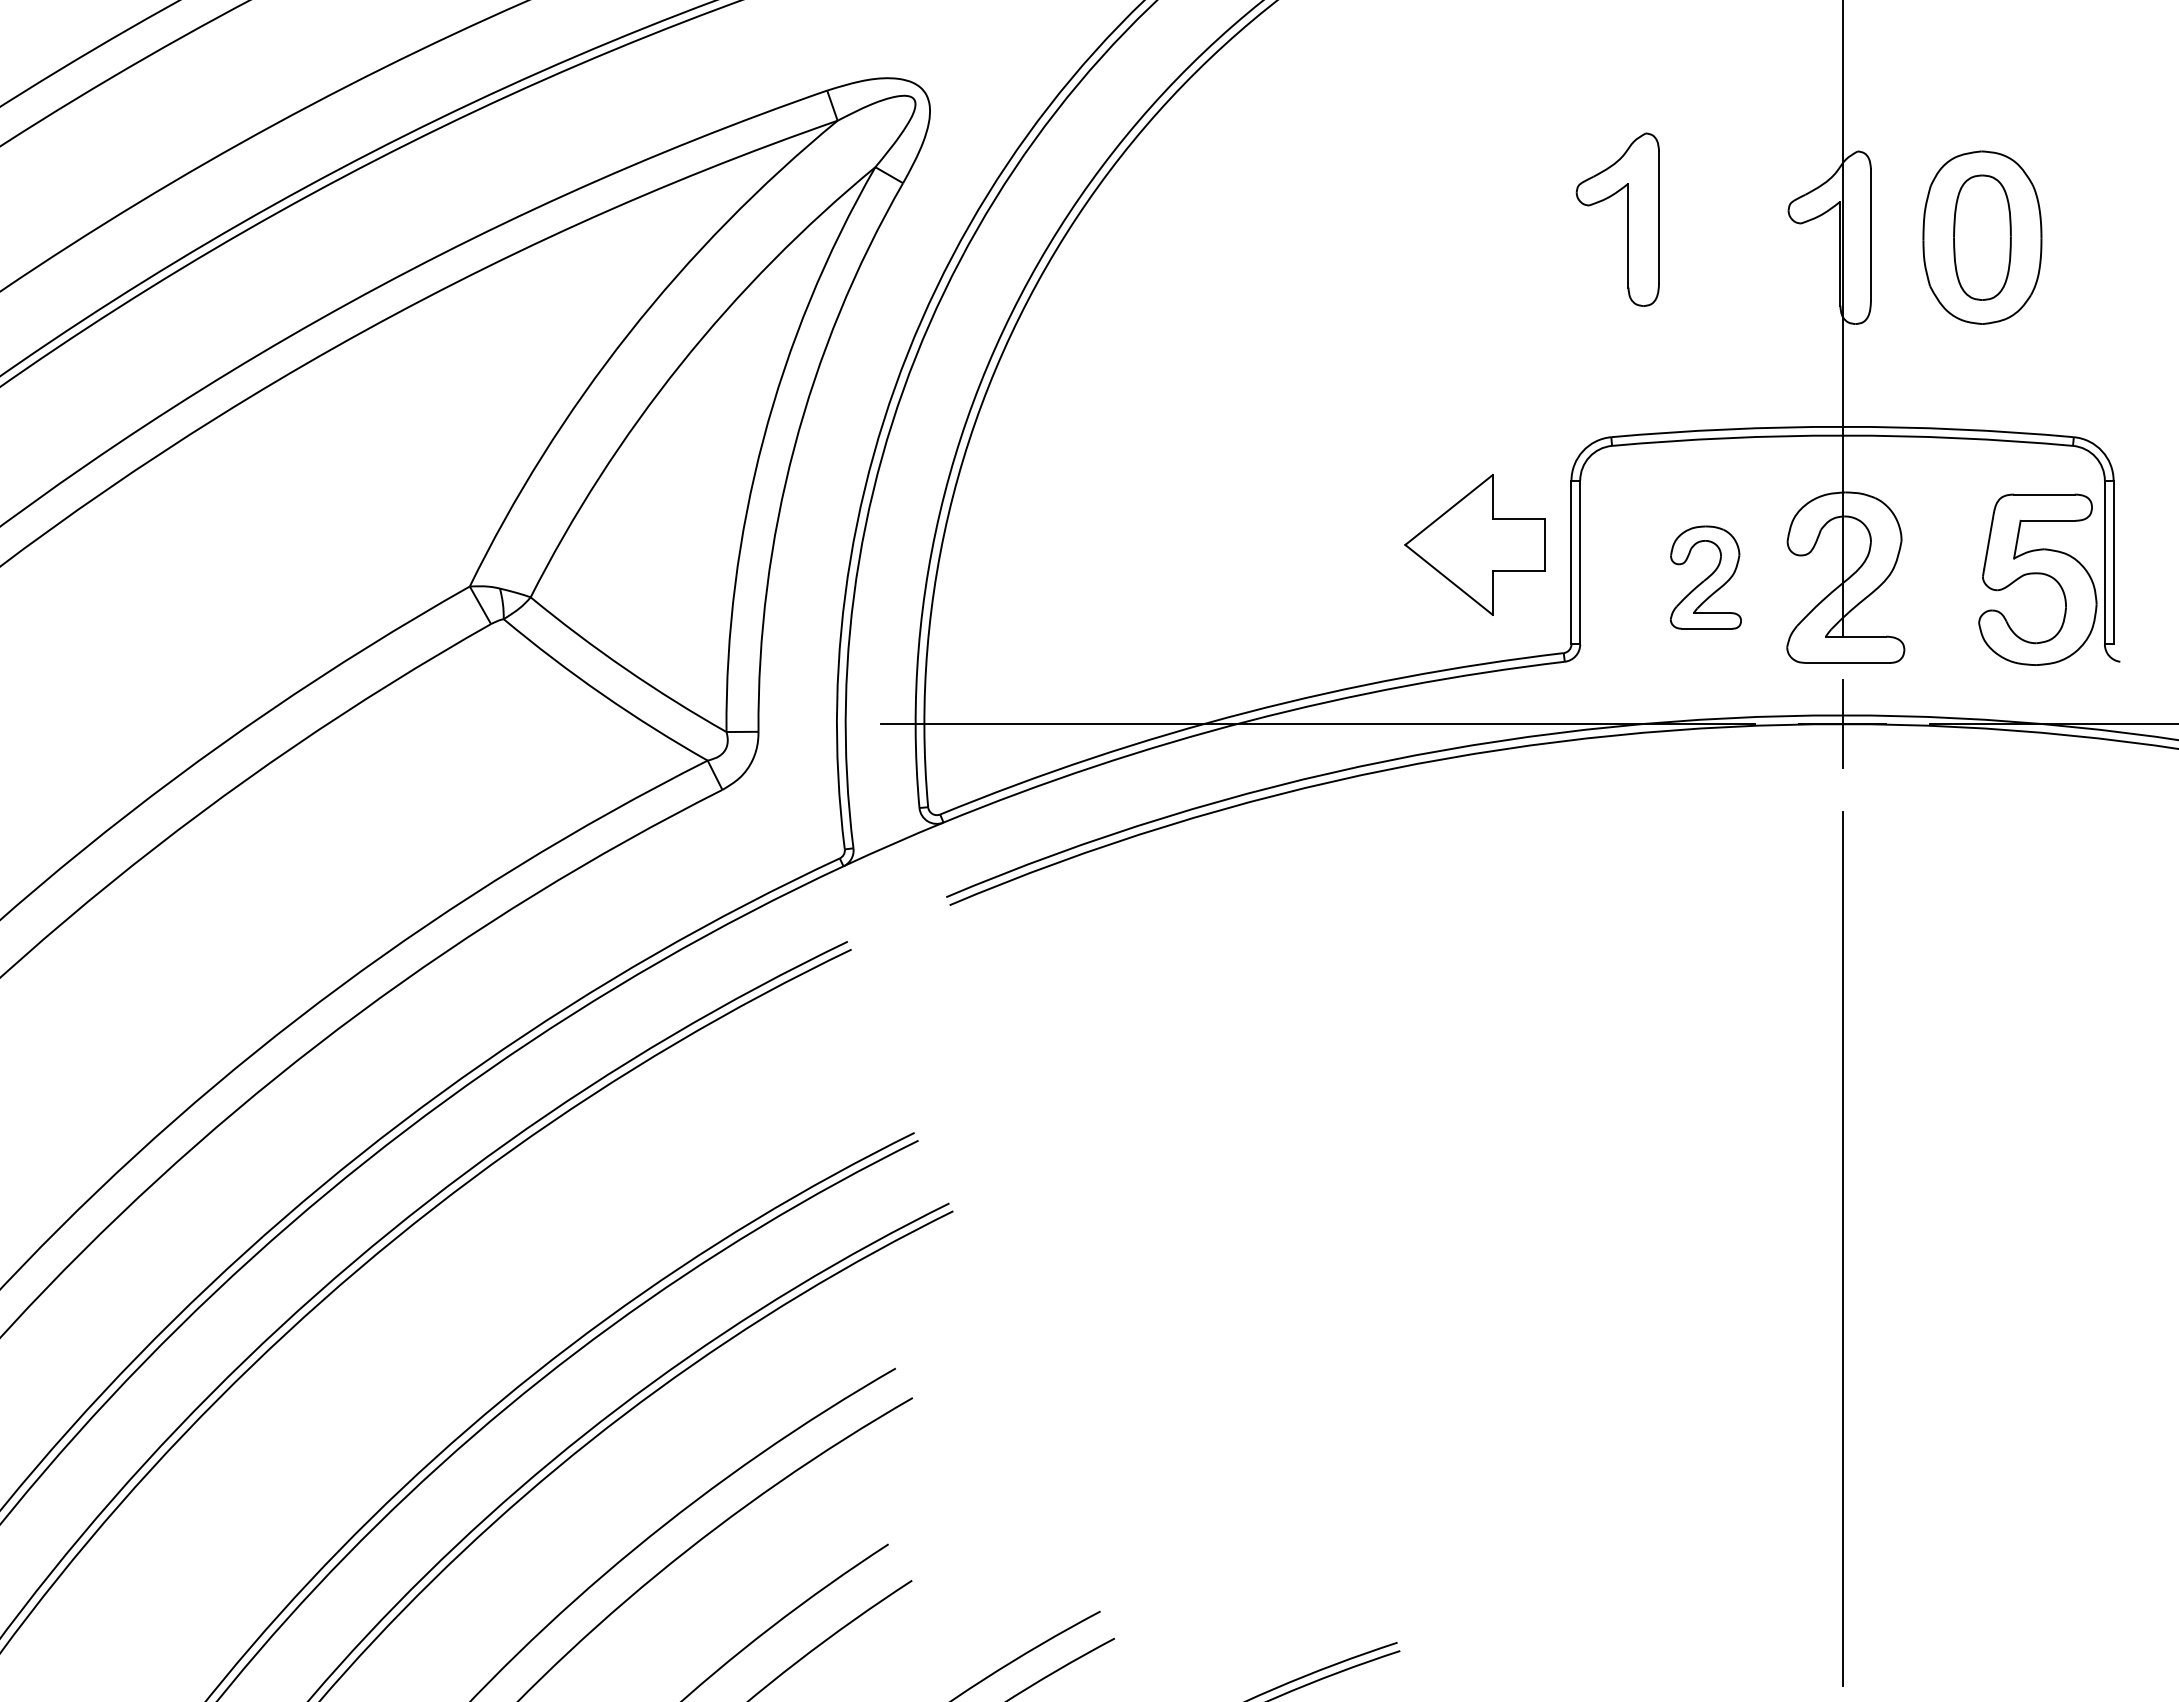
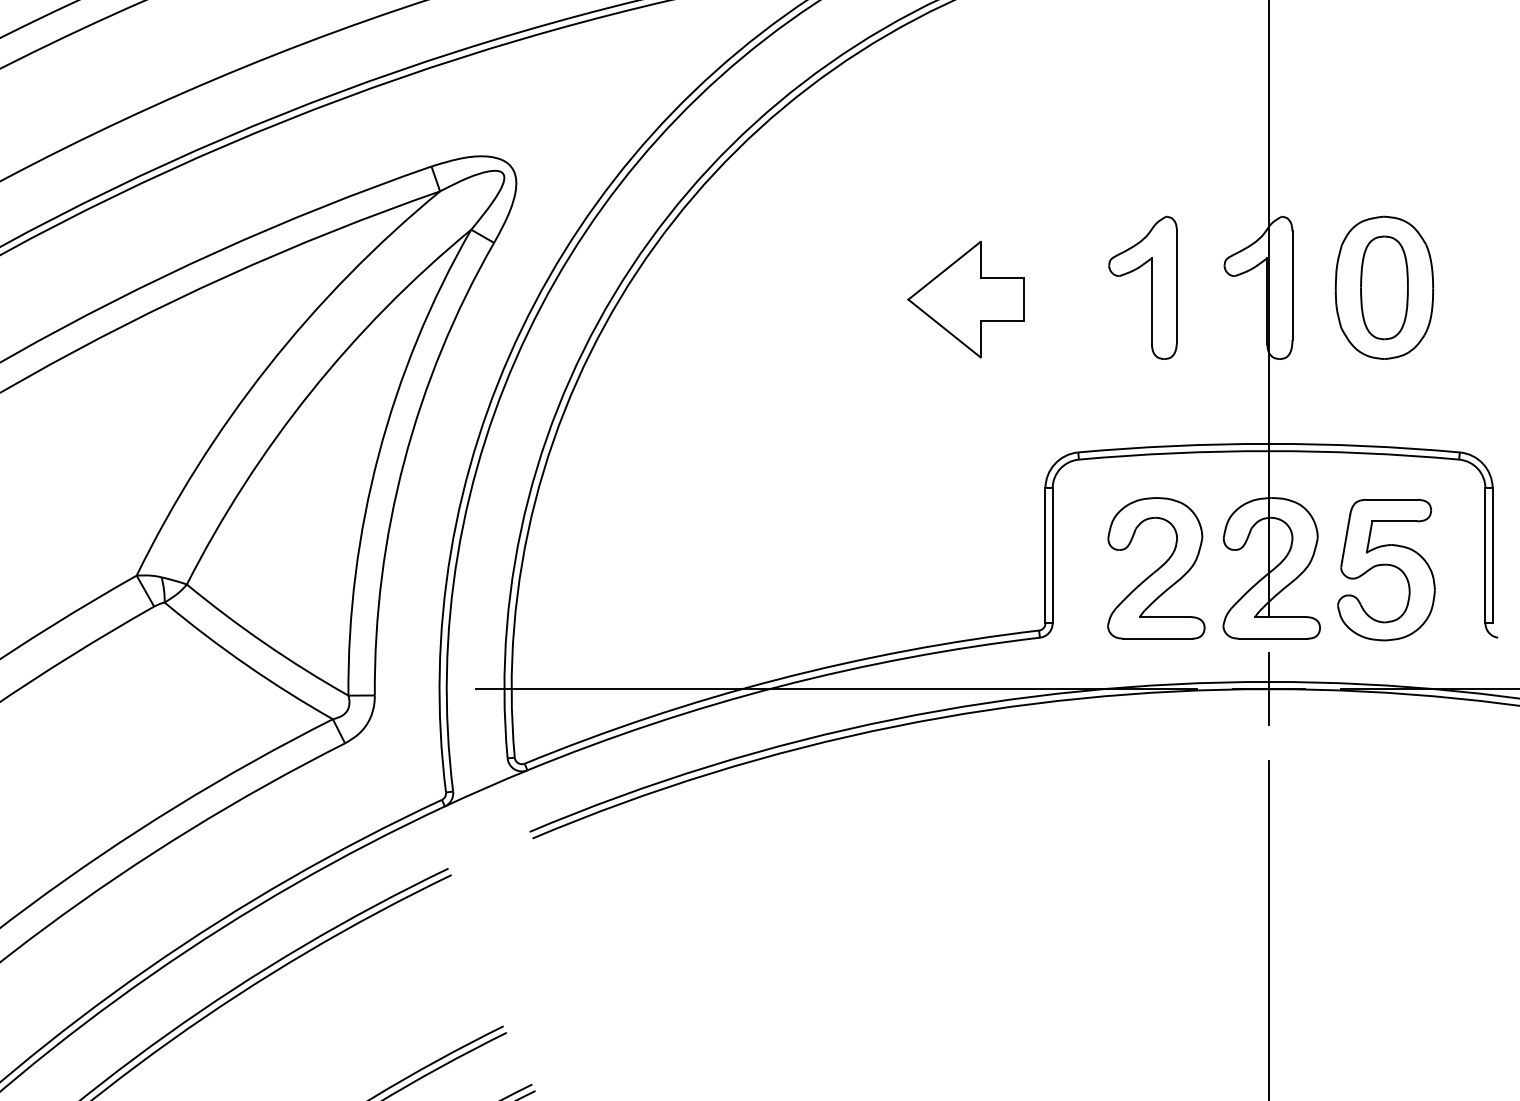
part: (1627, 219) -> (1151, 287), moved
part: (1474, 544) -> (965, 299), moved
part: (1705, 577) -> (1156, 568), size x1.67
part: (2037, 579) -> (1386, 569), moved

